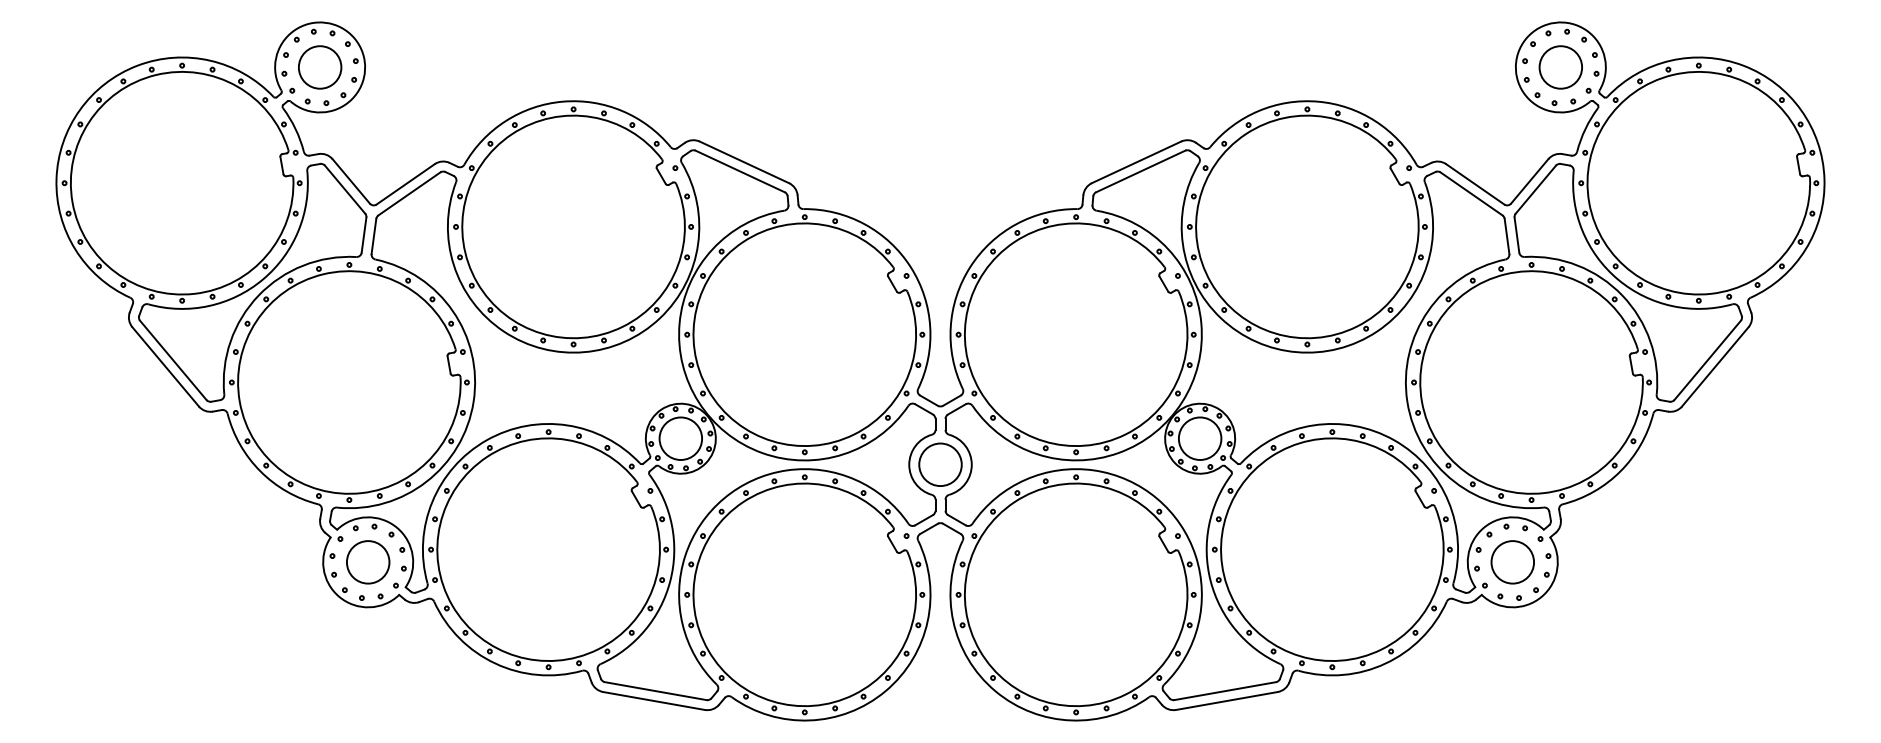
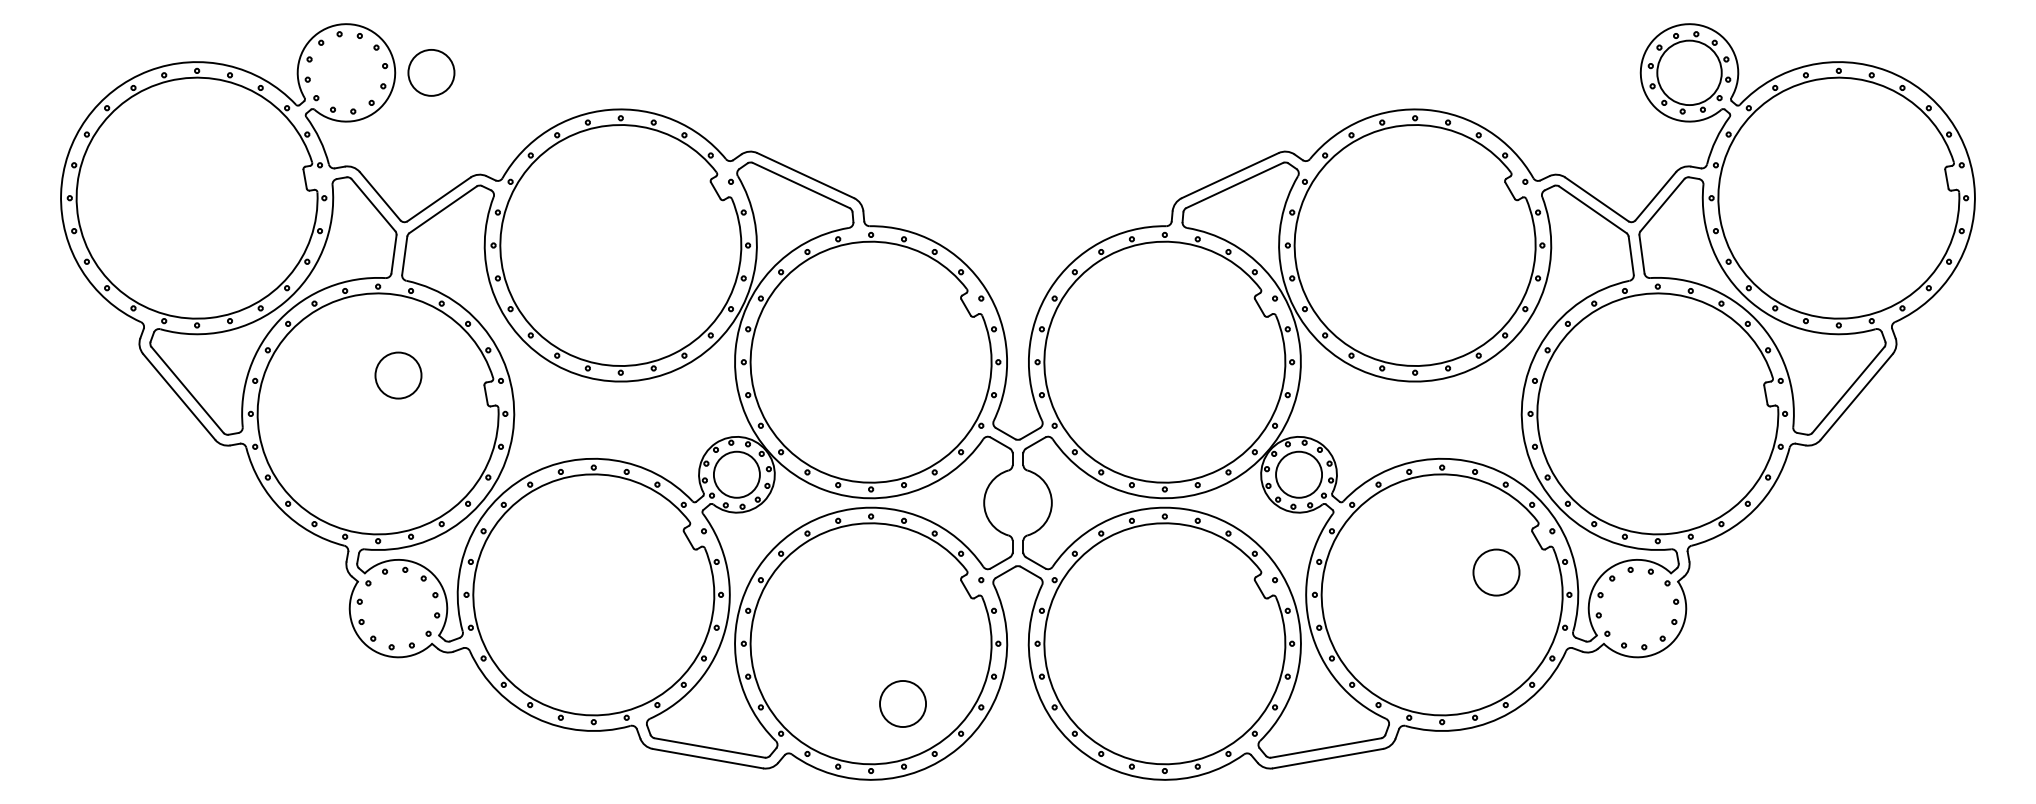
circle: (320, 67) -> (431, 72), moved
circle: (1560, 67) -> (1689, 72), size x1.4
circle: (940, 464) -> (902, 703), moved
circle: (368, 562) -> (398, 375), moved
circle: (1512, 562) -> (1496, 572), moved

